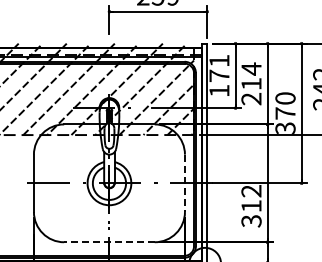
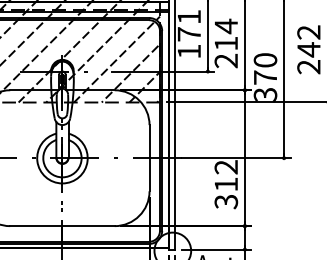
line: (184, 183) -> (149, 158), dashed -> solid
line: (108, 242) -> (61, 226), dashed -> solid

